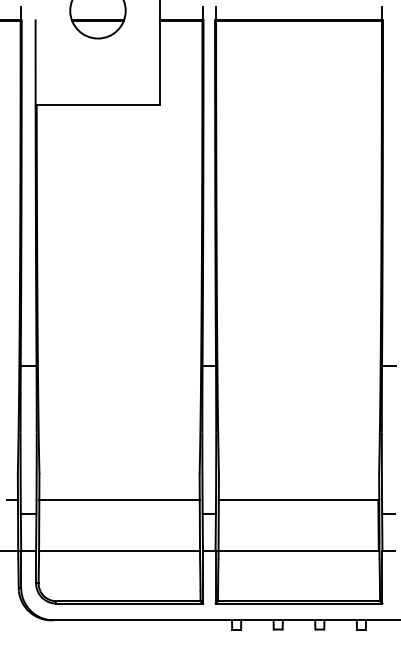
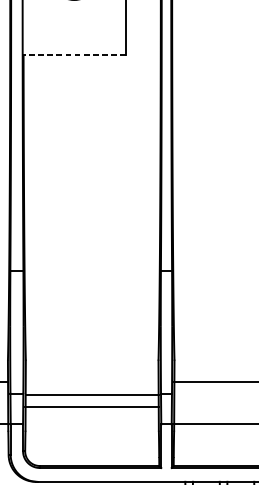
line: (97, 105) -> (73, 55), solid -> dashed
line: (119, 500) -> (92, 395), moved
line: (119, 550) -> (92, 406), moved

